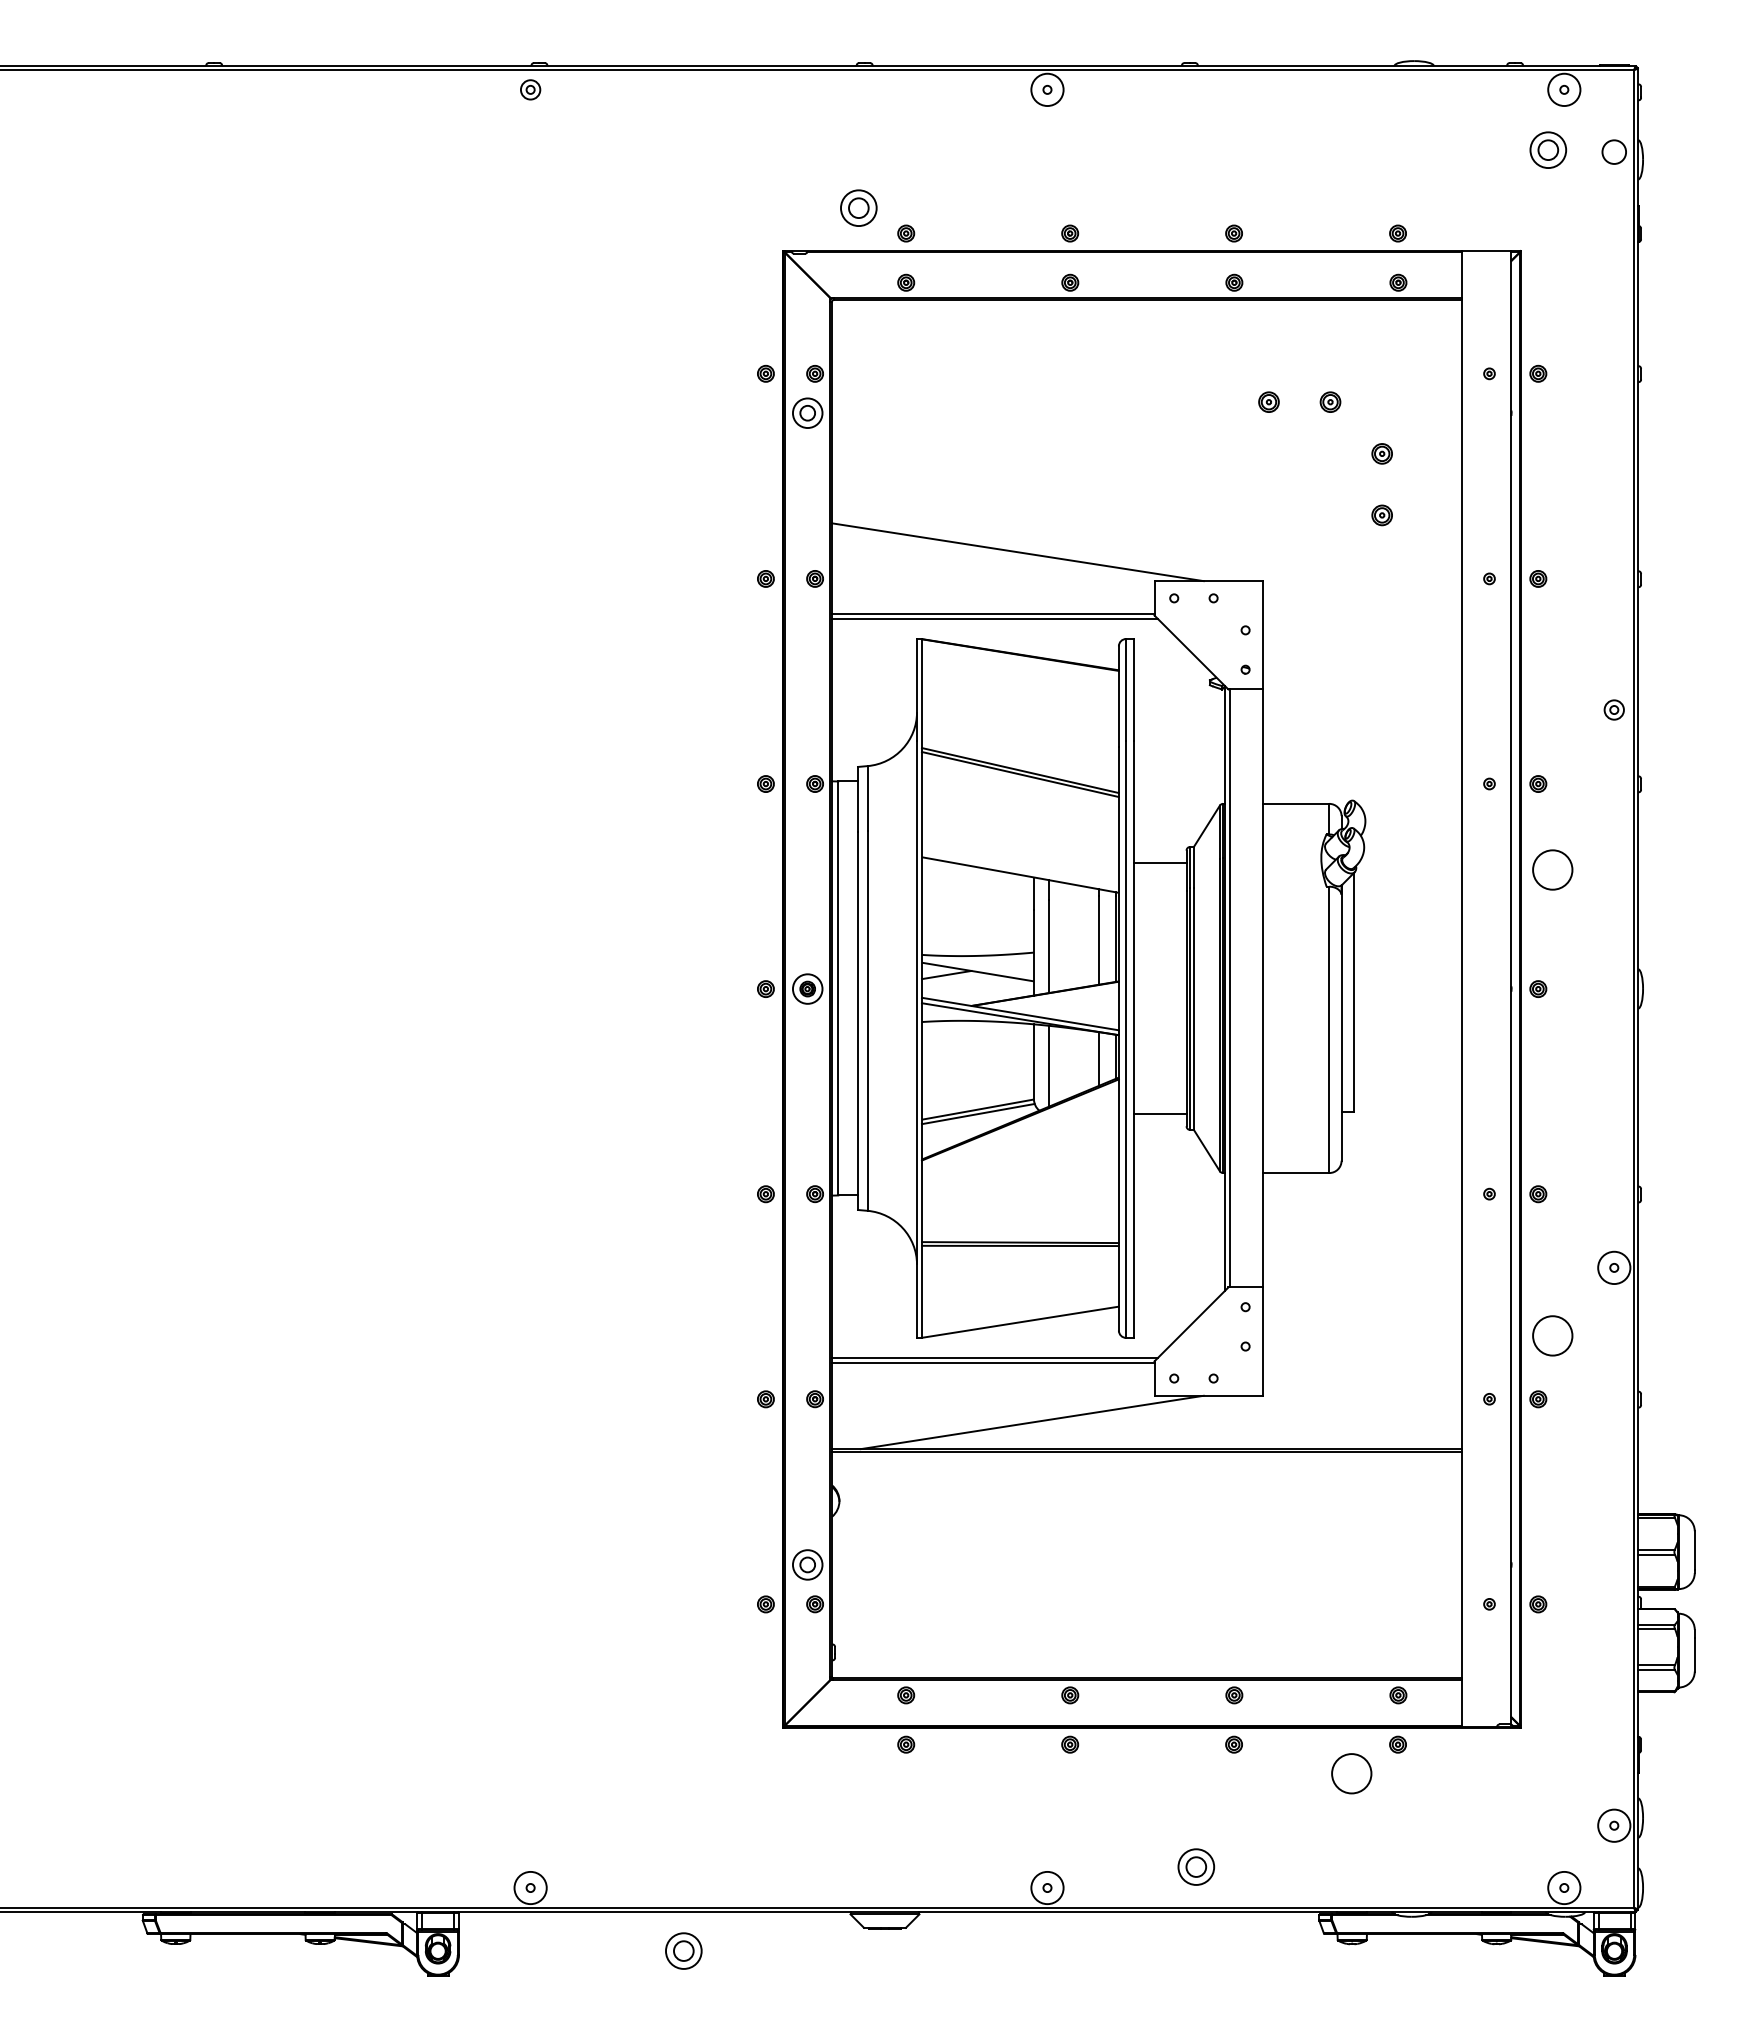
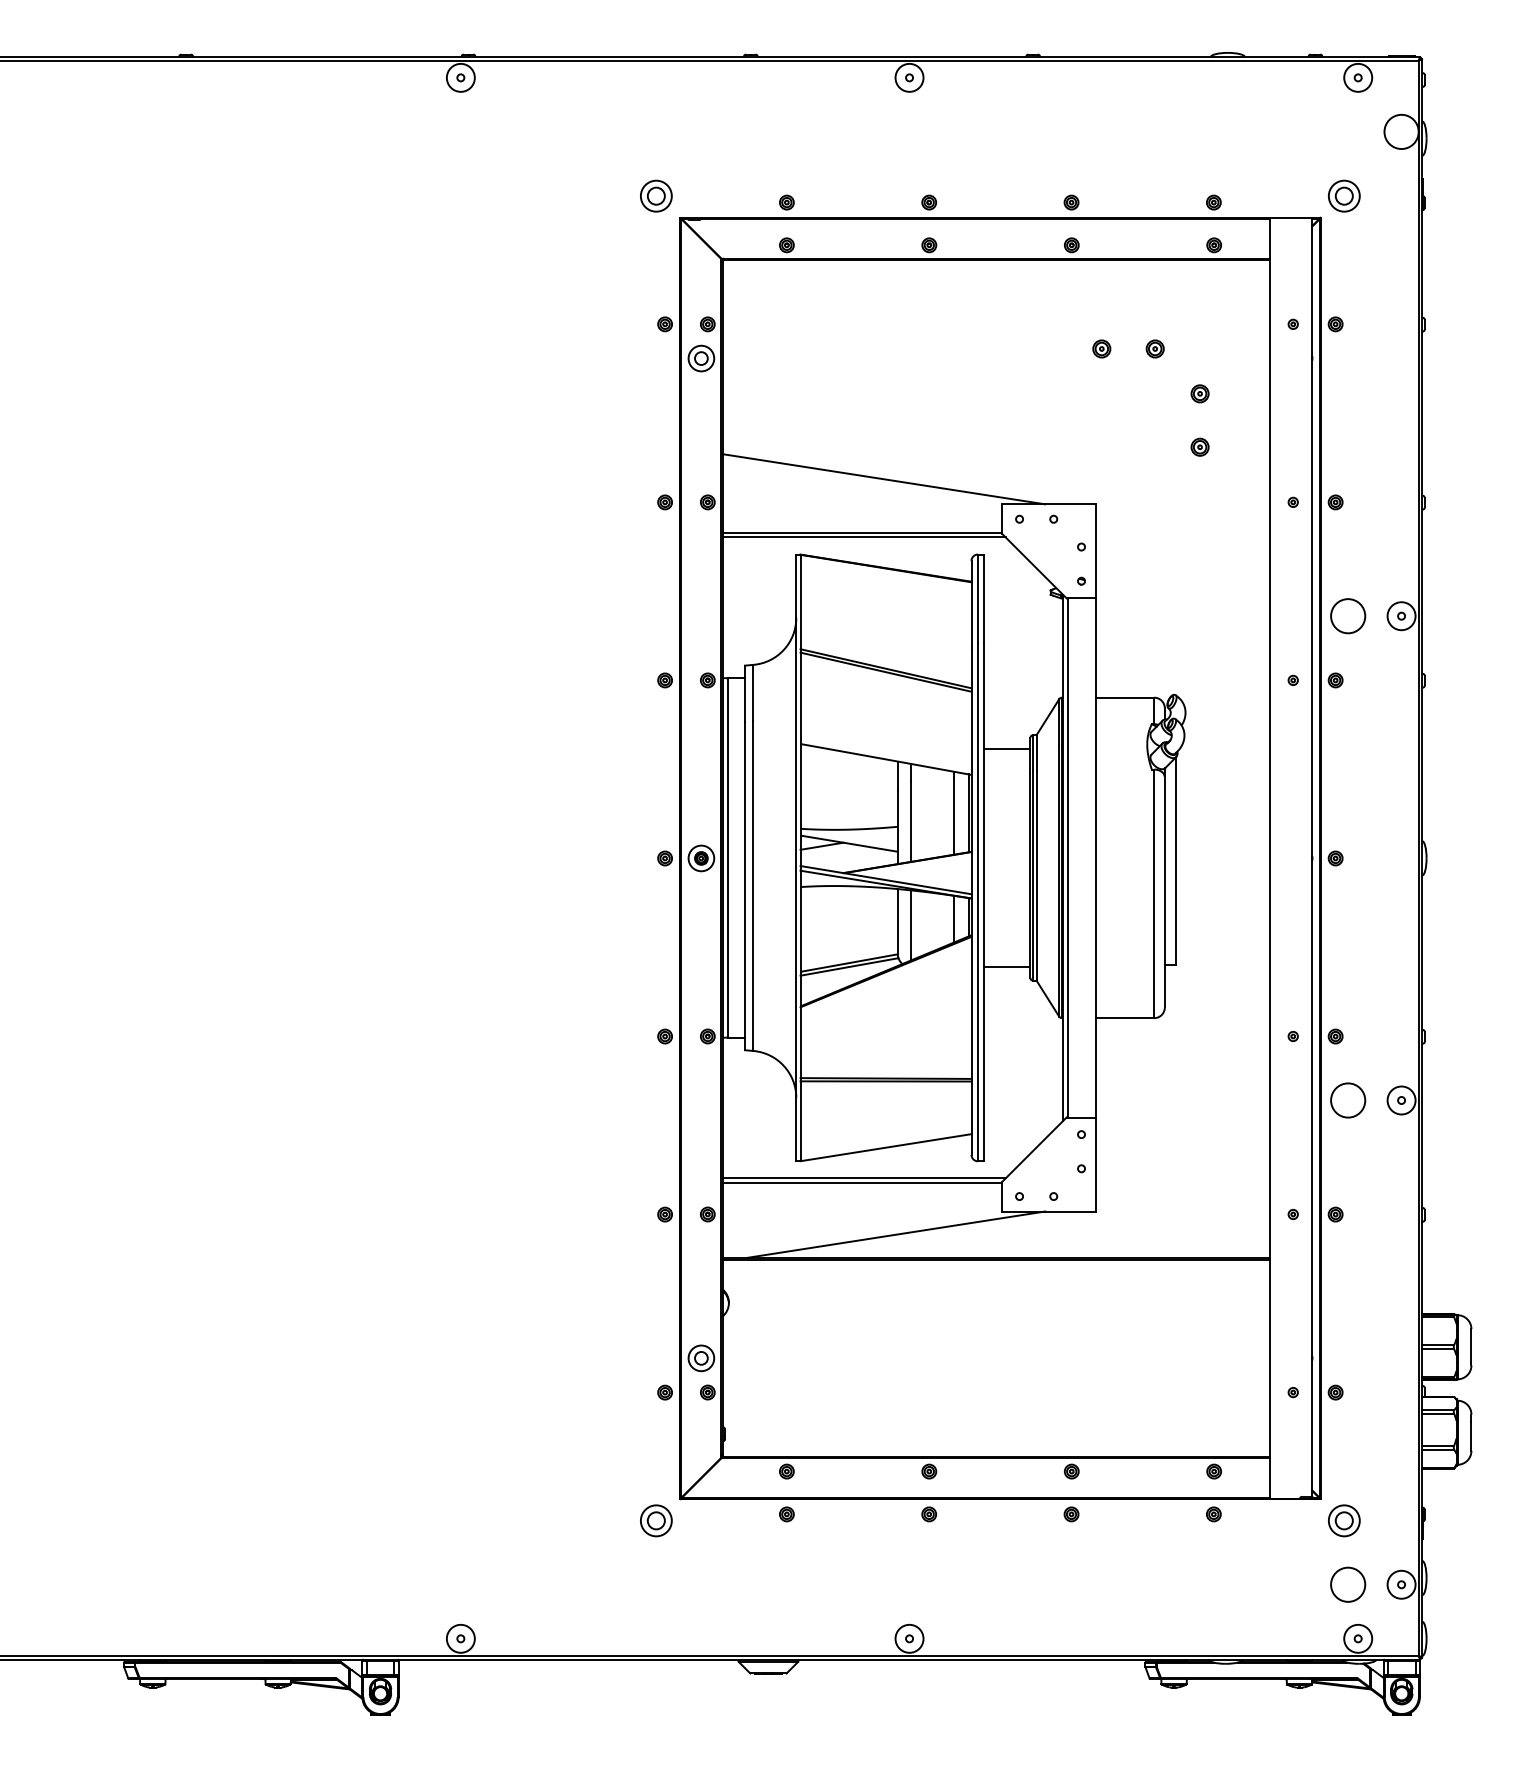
circle: (530, 89) -> (460, 77), size x1.67
part: (1548, 149) -> (1344, 195), moved
circle: (1613, 151) -> (1400, 131), size x1.67
part: (858, 207) -> (656, 195), moved
circle: (1614, 709) -> (1401, 615), size x1.67
circle: (1552, 869) -> (1347, 615), moved
circle: (1552, 1335) -> (1347, 1100), moved
circle: (1351, 1773) -> (1347, 1584), moved
part: (1196, 1866) -> (1344, 1520), moved
part: (683, 1950) -> (656, 1520), moved

